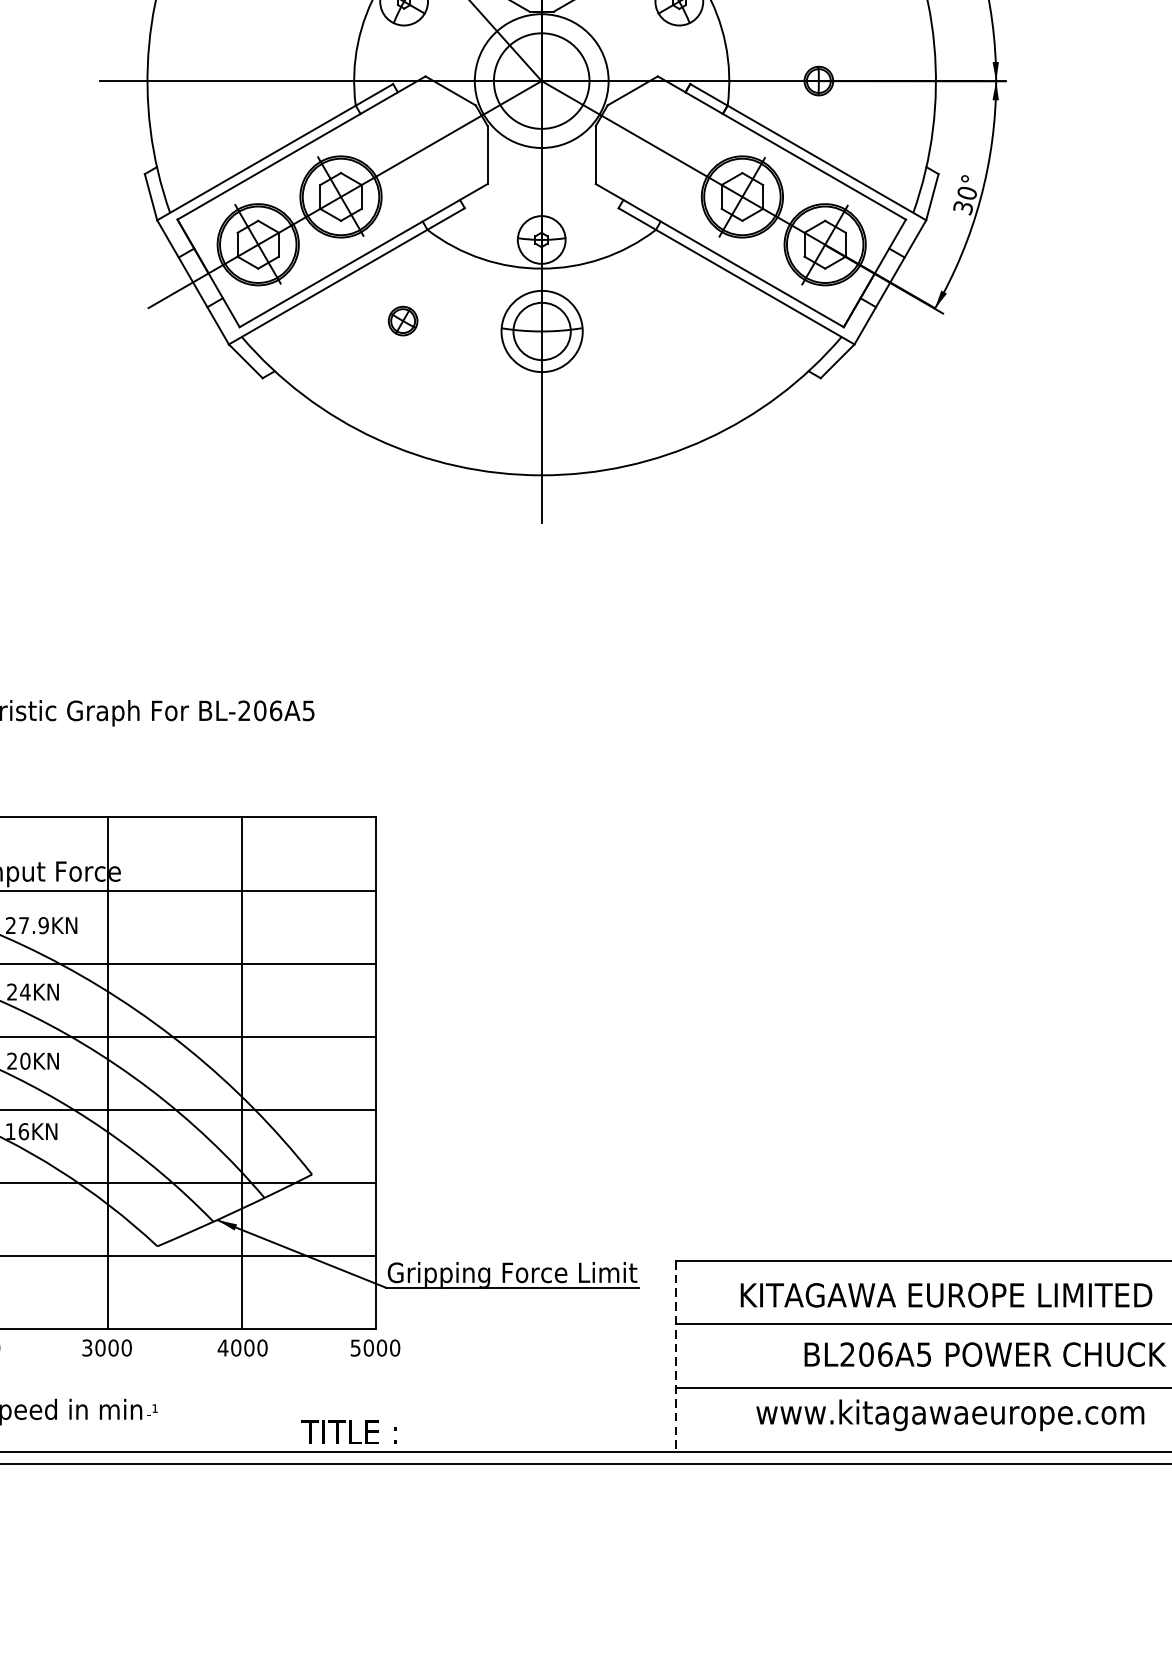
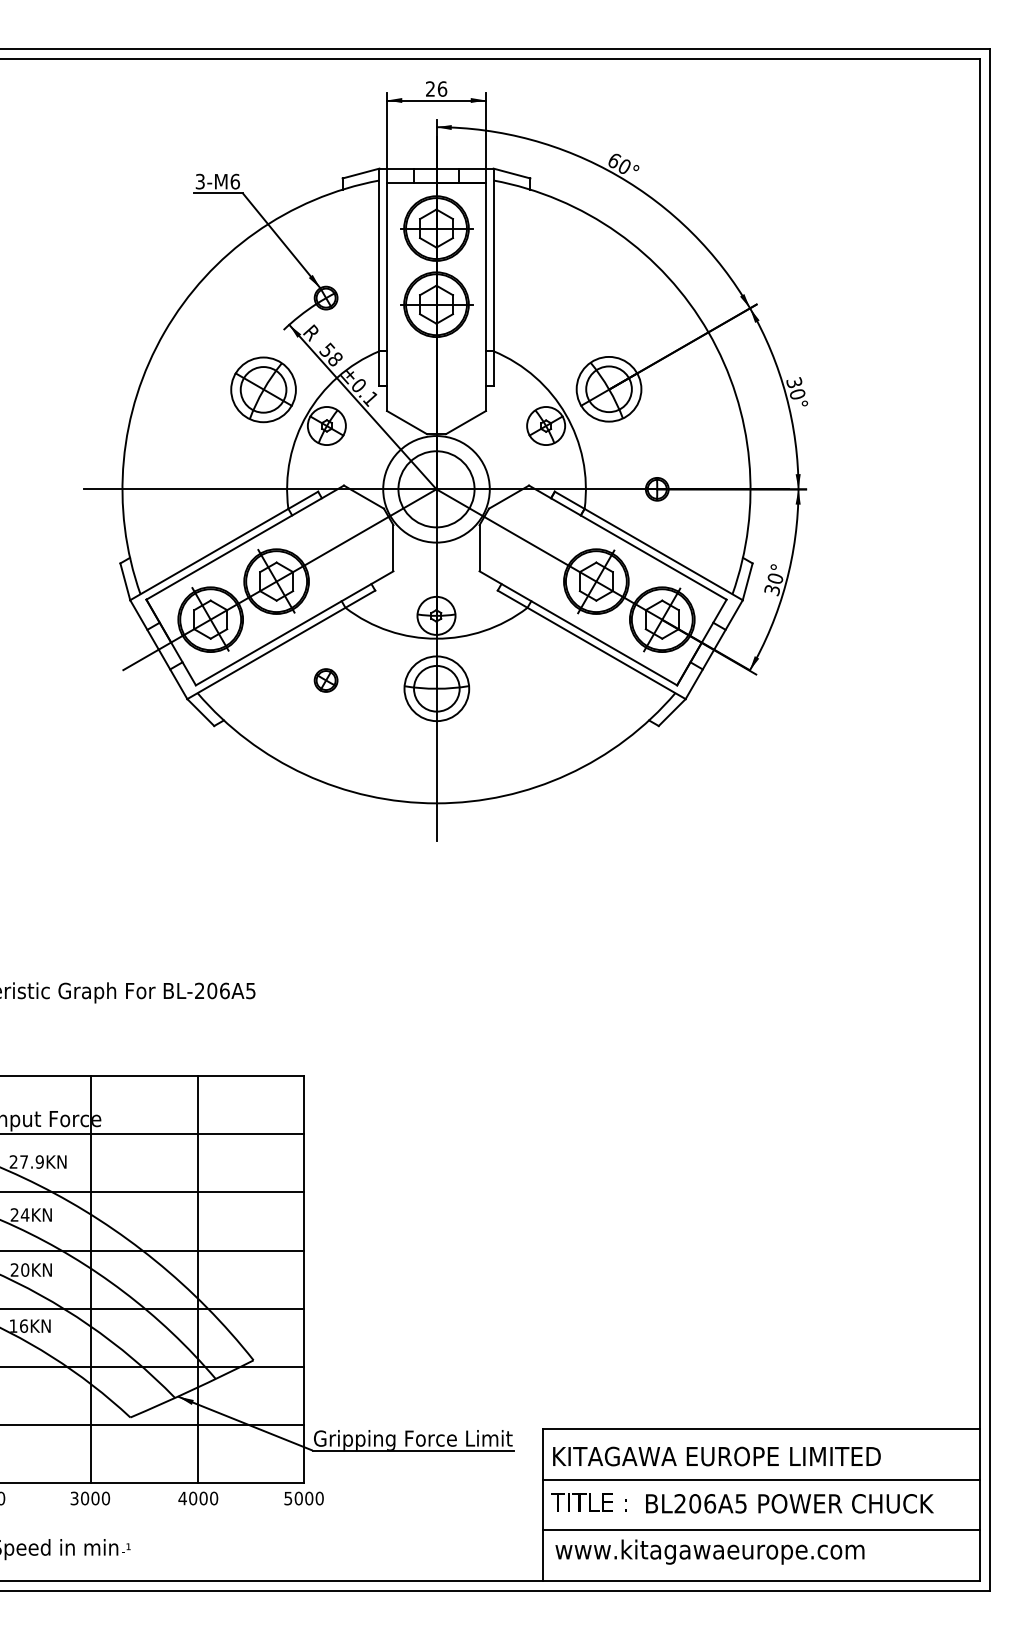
text: (945, 1295) -> (716, 1456), moved
line: (676, 1356) -> (543, 1505), dashed -> solid
text: (949, 1414) -> (709, 1551), moved
text: (348, 1432) -> (588, 1502), moved

